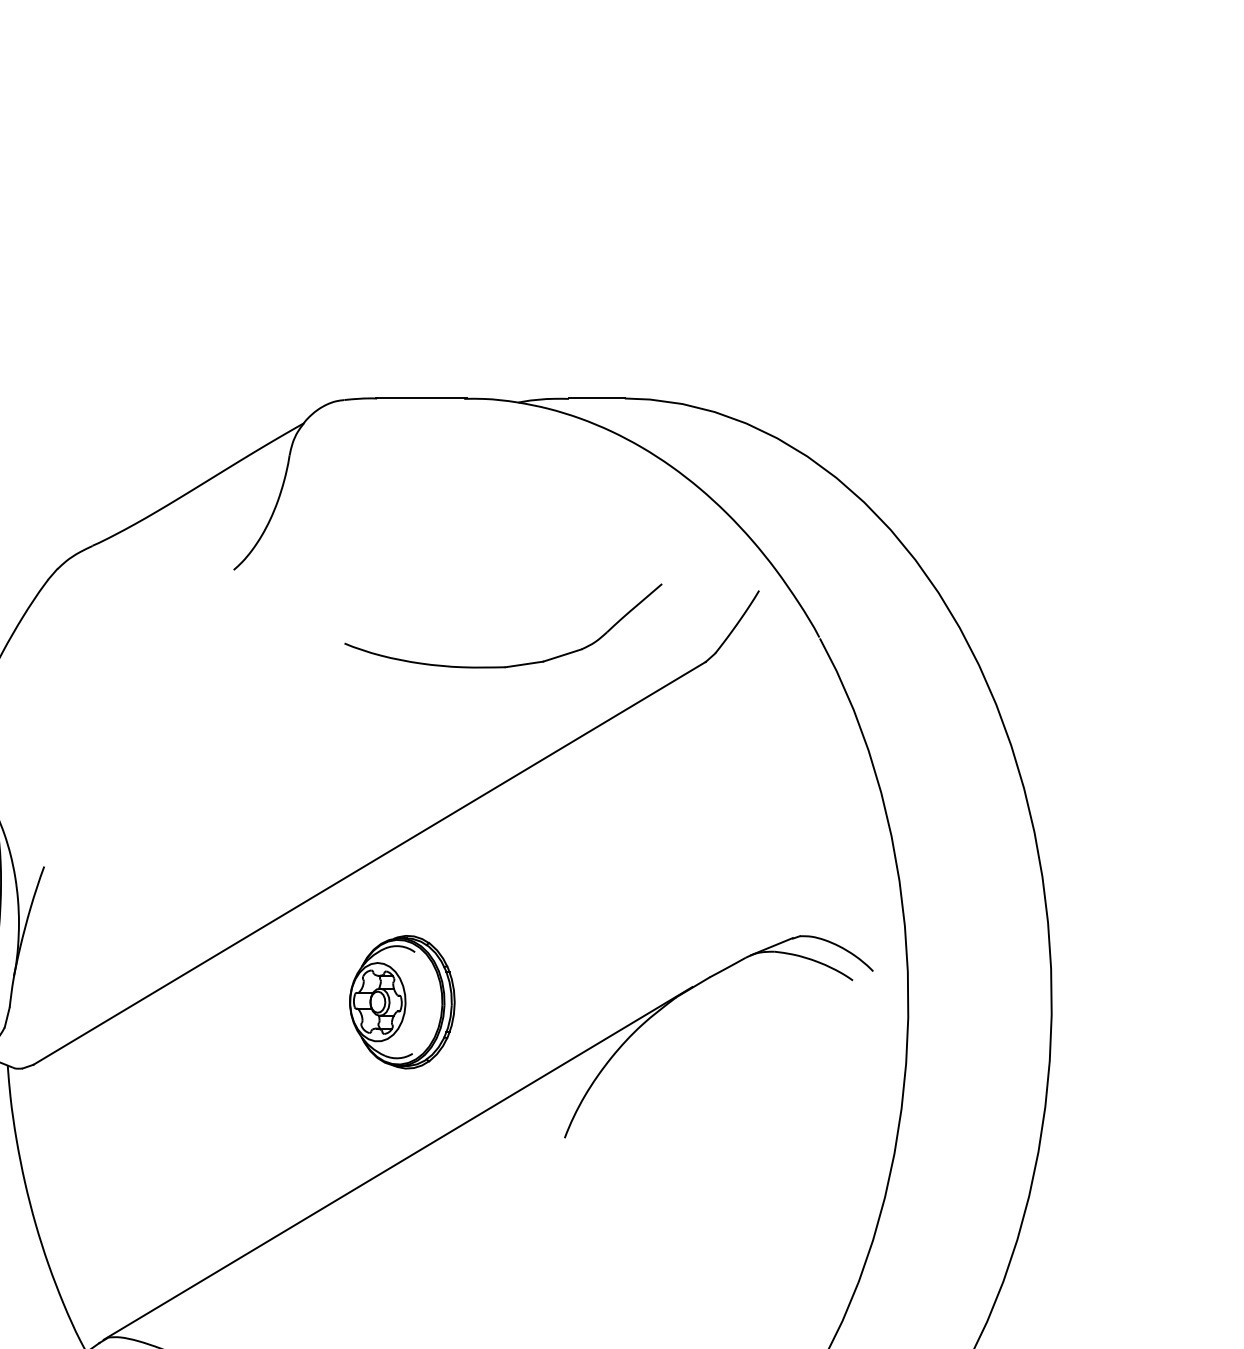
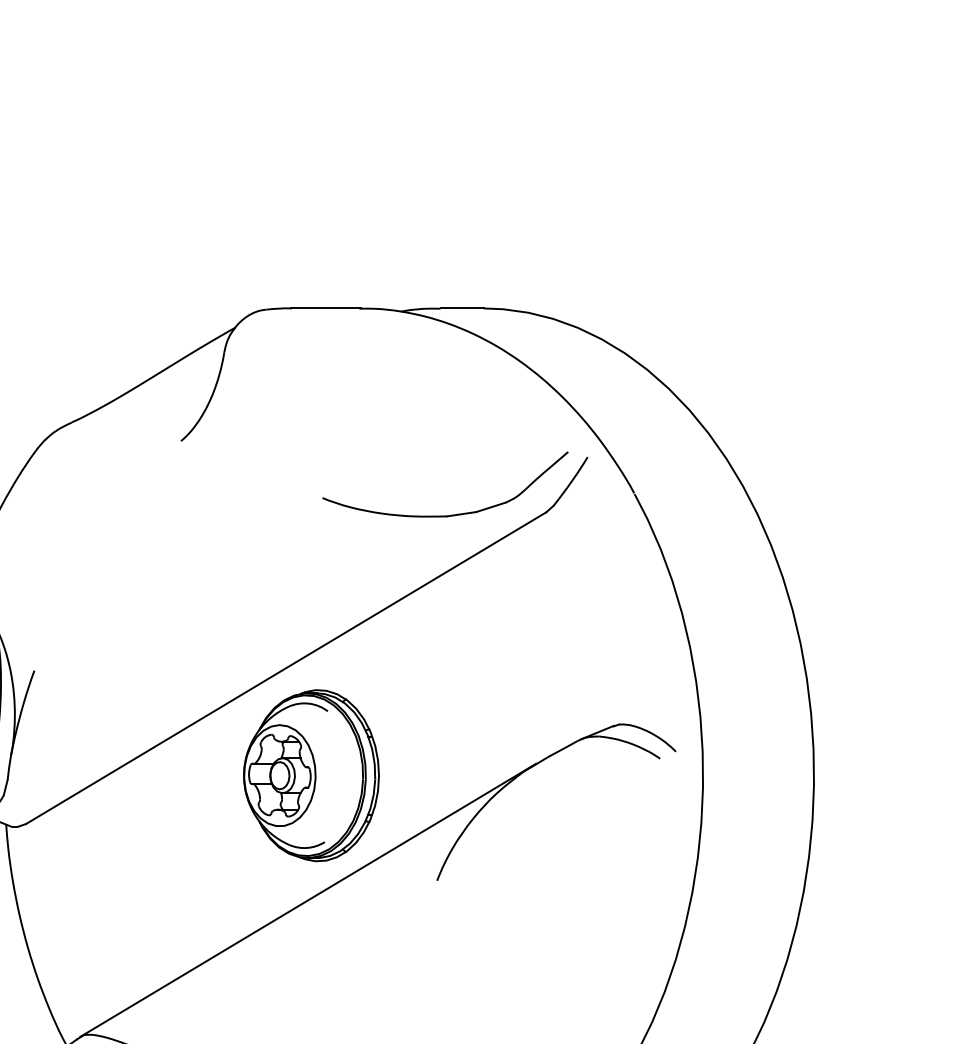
part: (508, 665) -> (449, 515), moved
part: (402, 1001) -> (311, 775), size x1.67

